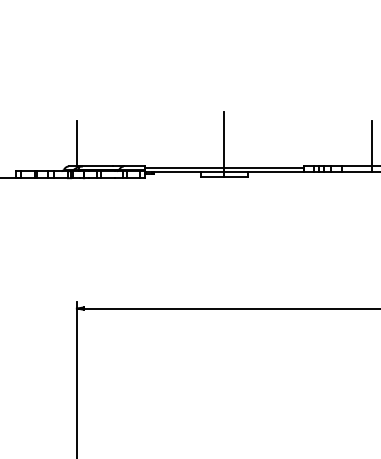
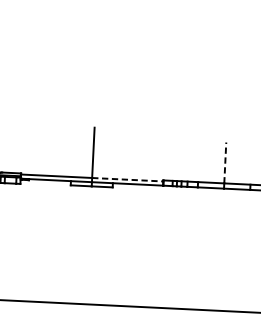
line: (371, 143) -> (225, 162), solid -> dashed
line: (263, 167) -> (127, 179), solid -> dashed

